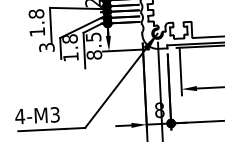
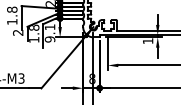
text: (94, 46) -> (50, 33), 8.5 -> 9.1
text: (47, 47) -> (18, 32), 3 -> 2

